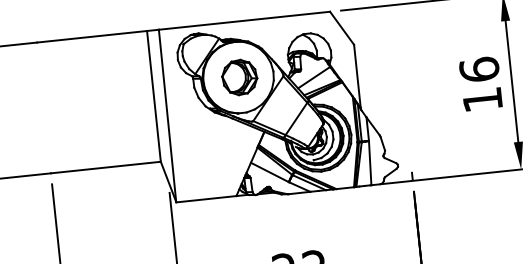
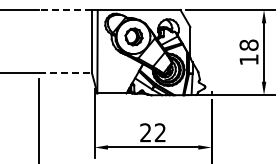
line: (92, 37) -> (65, 10), solid -> dashed
text: (478, 68) -> (248, 44), 16 -> 18
line: (106, 167) -> (65, 73), solid -> dashed

